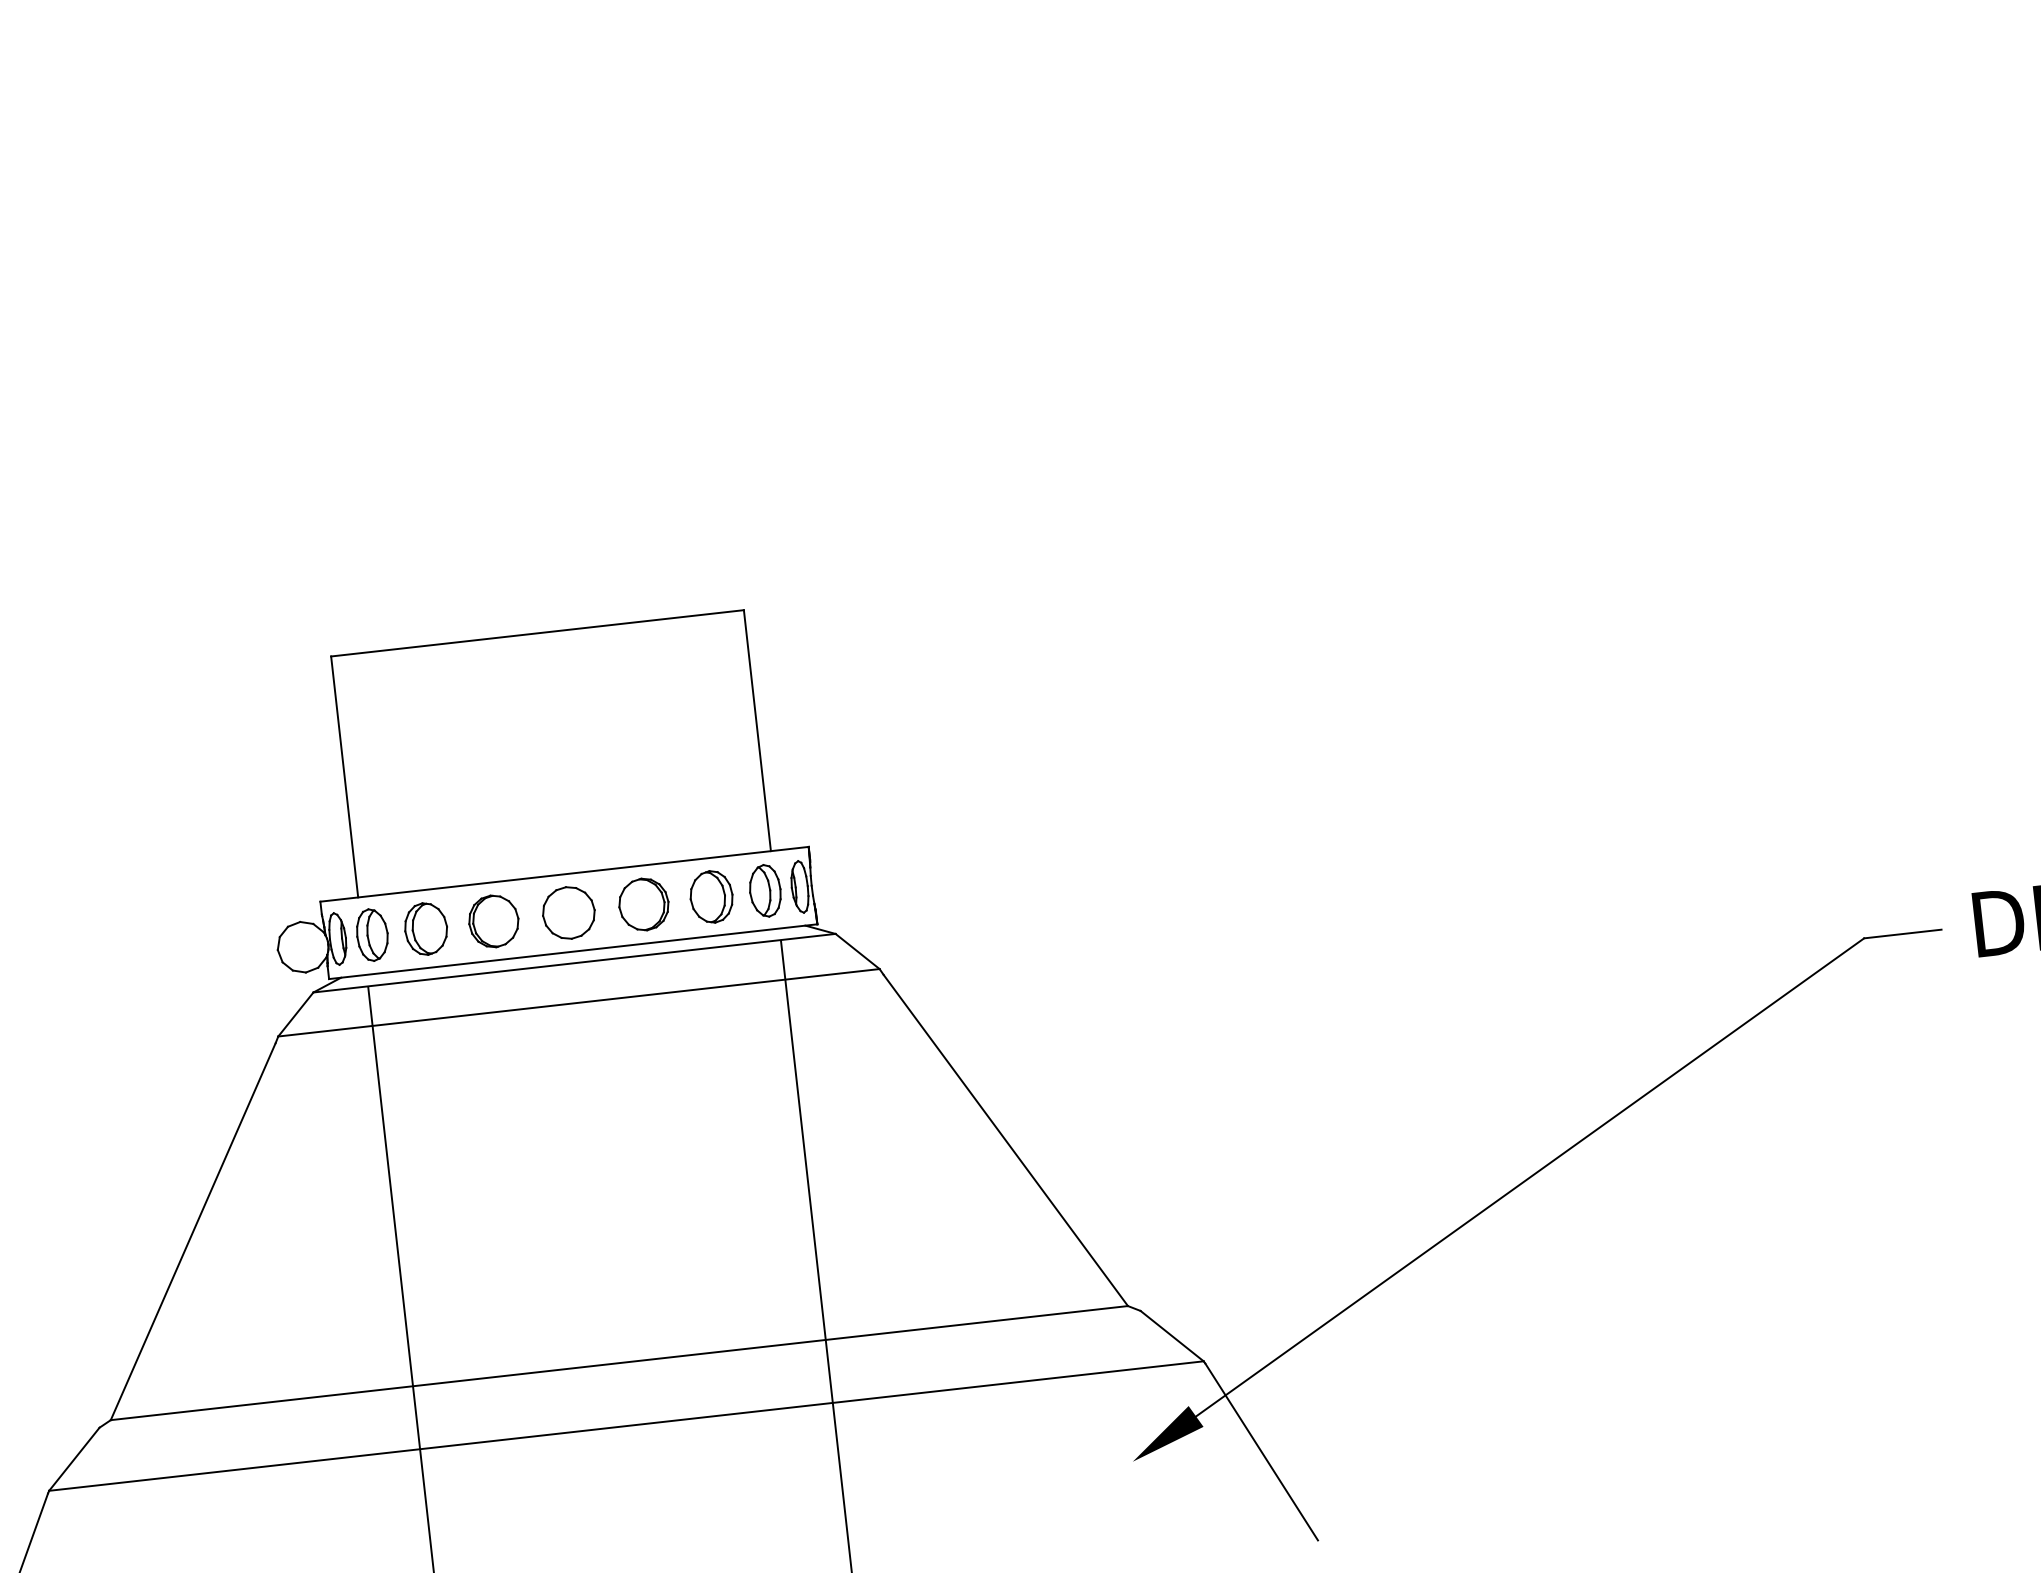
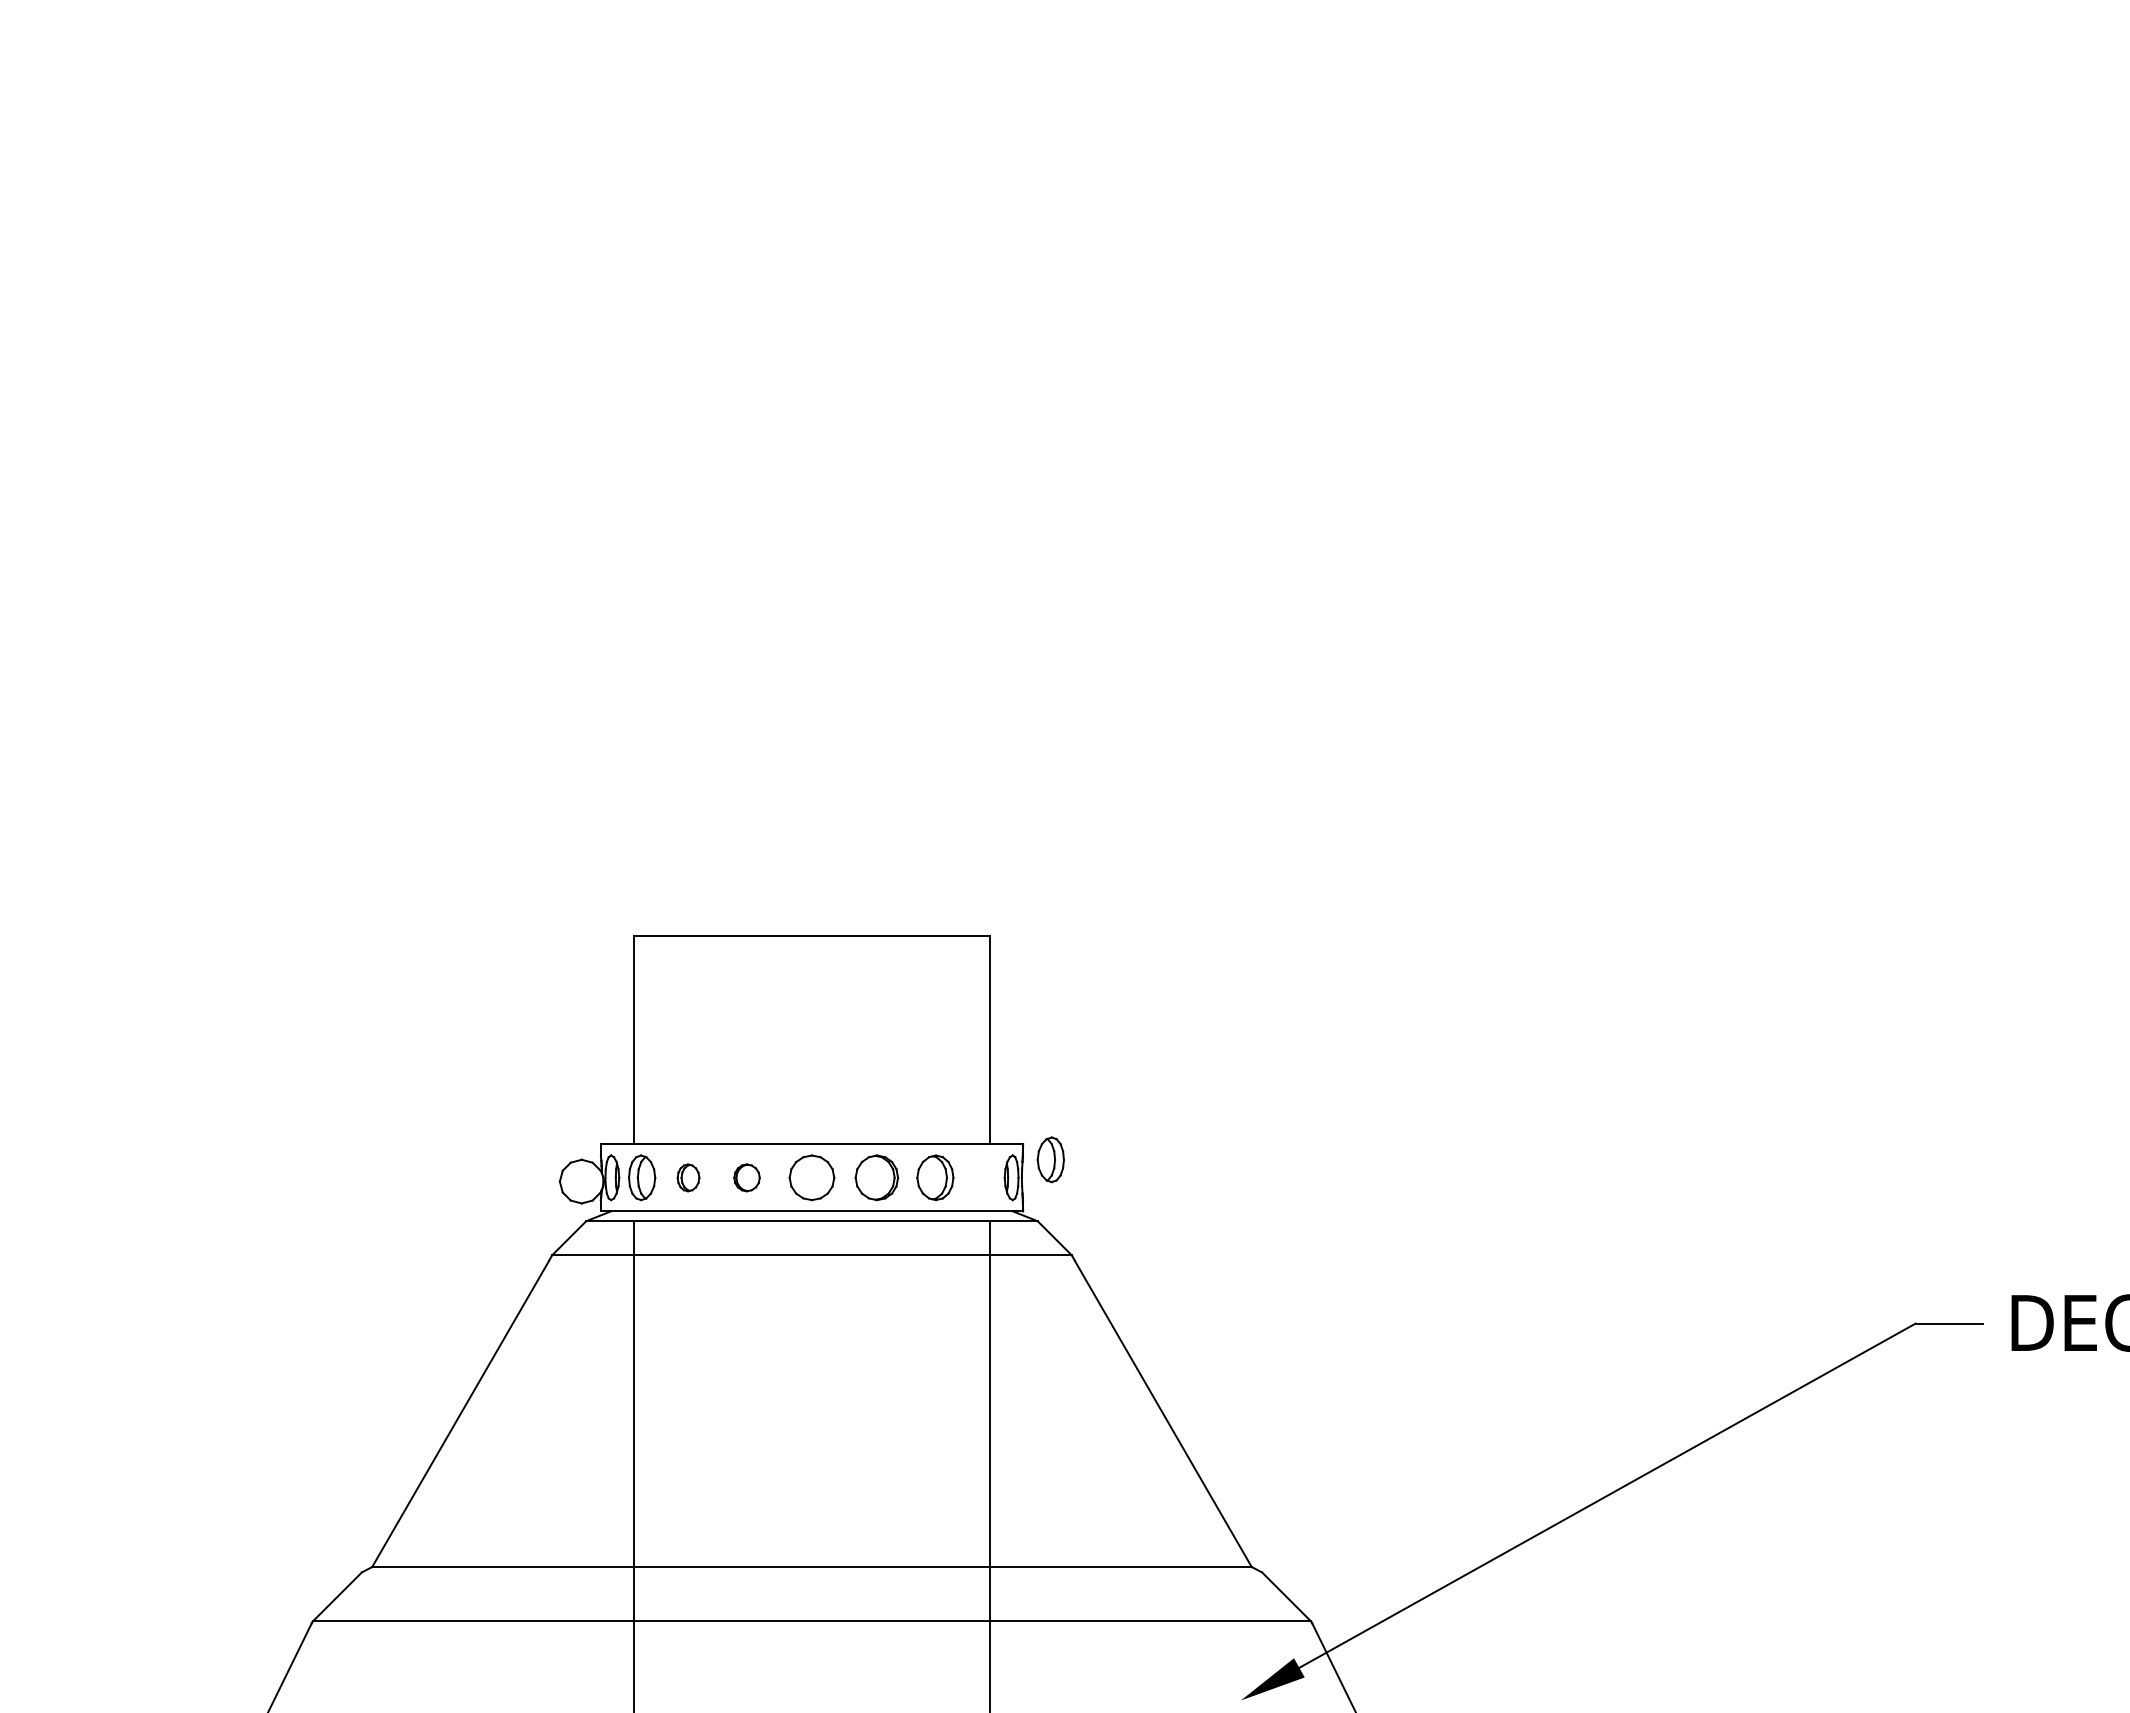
part: (764, 890) -> (1050, 1159), moved
part: (493, 921) -> (746, 1177), size x0.6
part: (426, 928) -> (688, 1177), size x0.6

